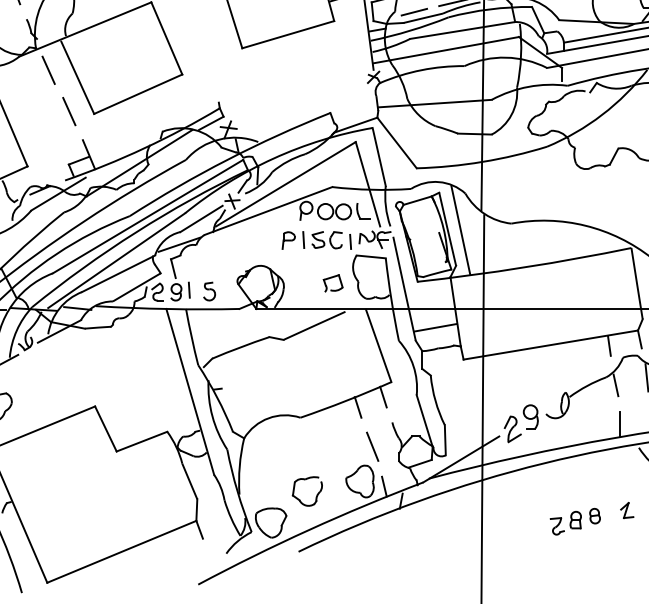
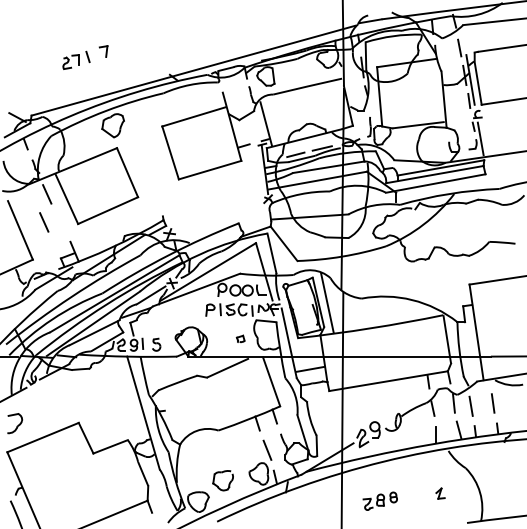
line: (69, 111) -> (44, 222), moved
part: (332, 282) -> (240, 338), size x0.6
part: (574, 520) -> (379, 500), moved

